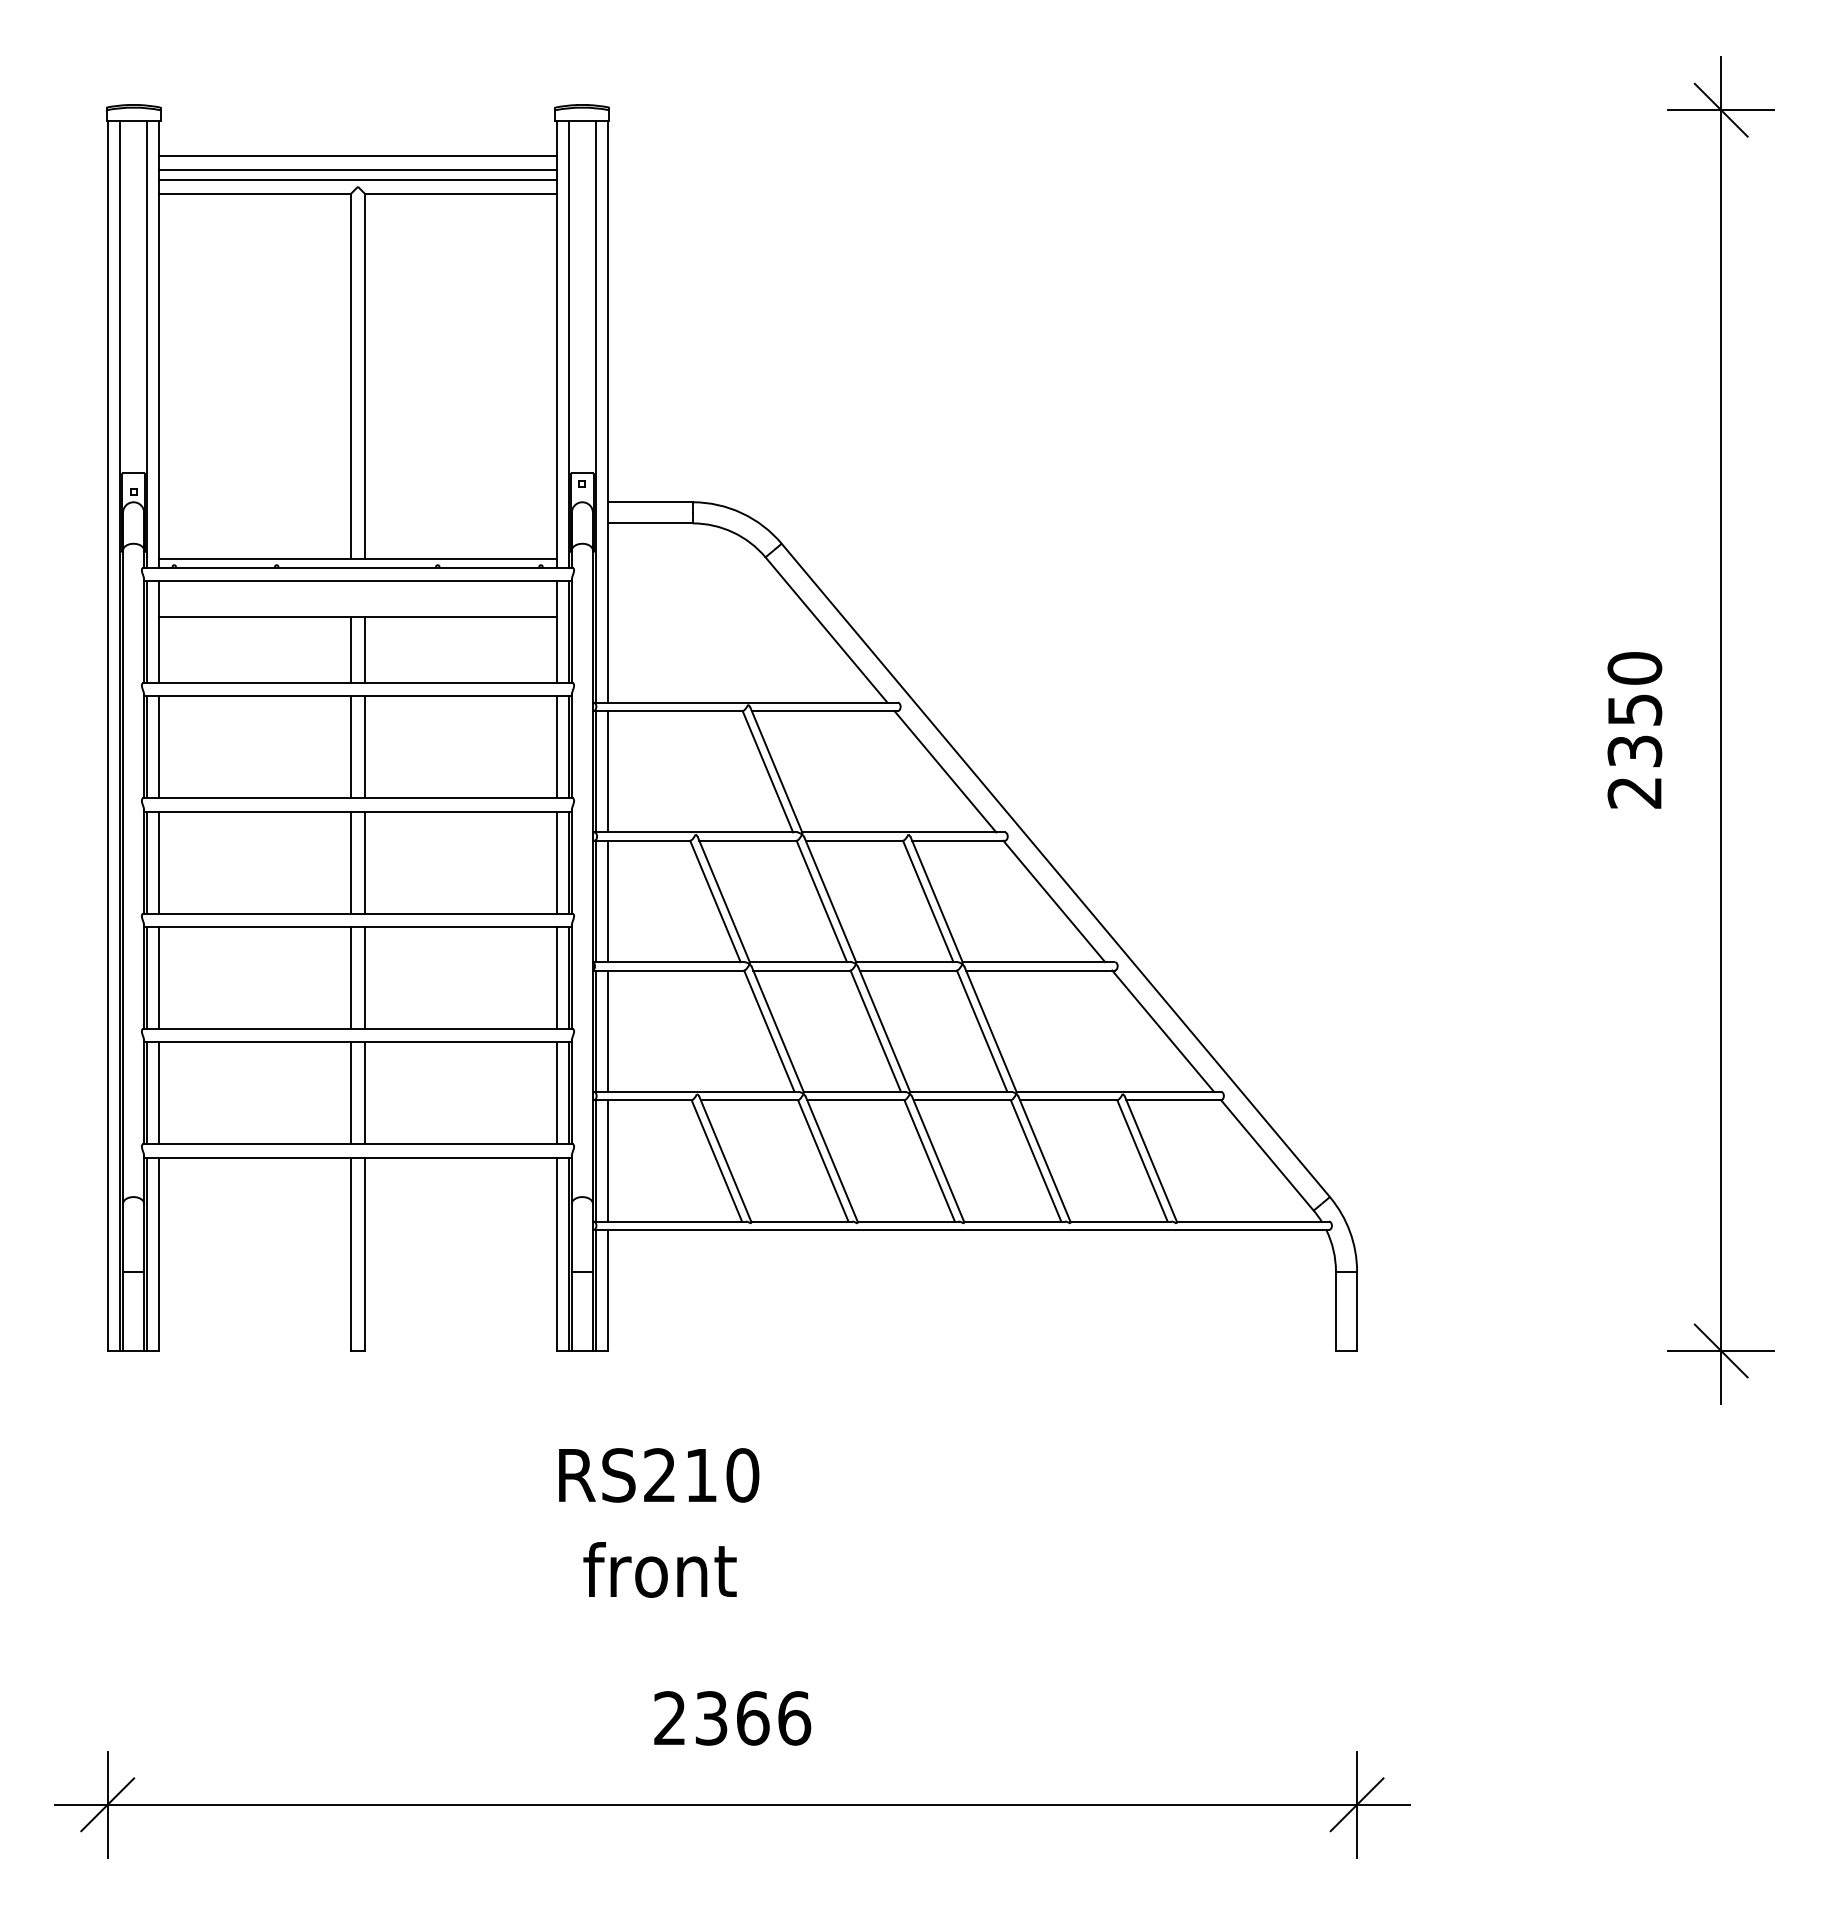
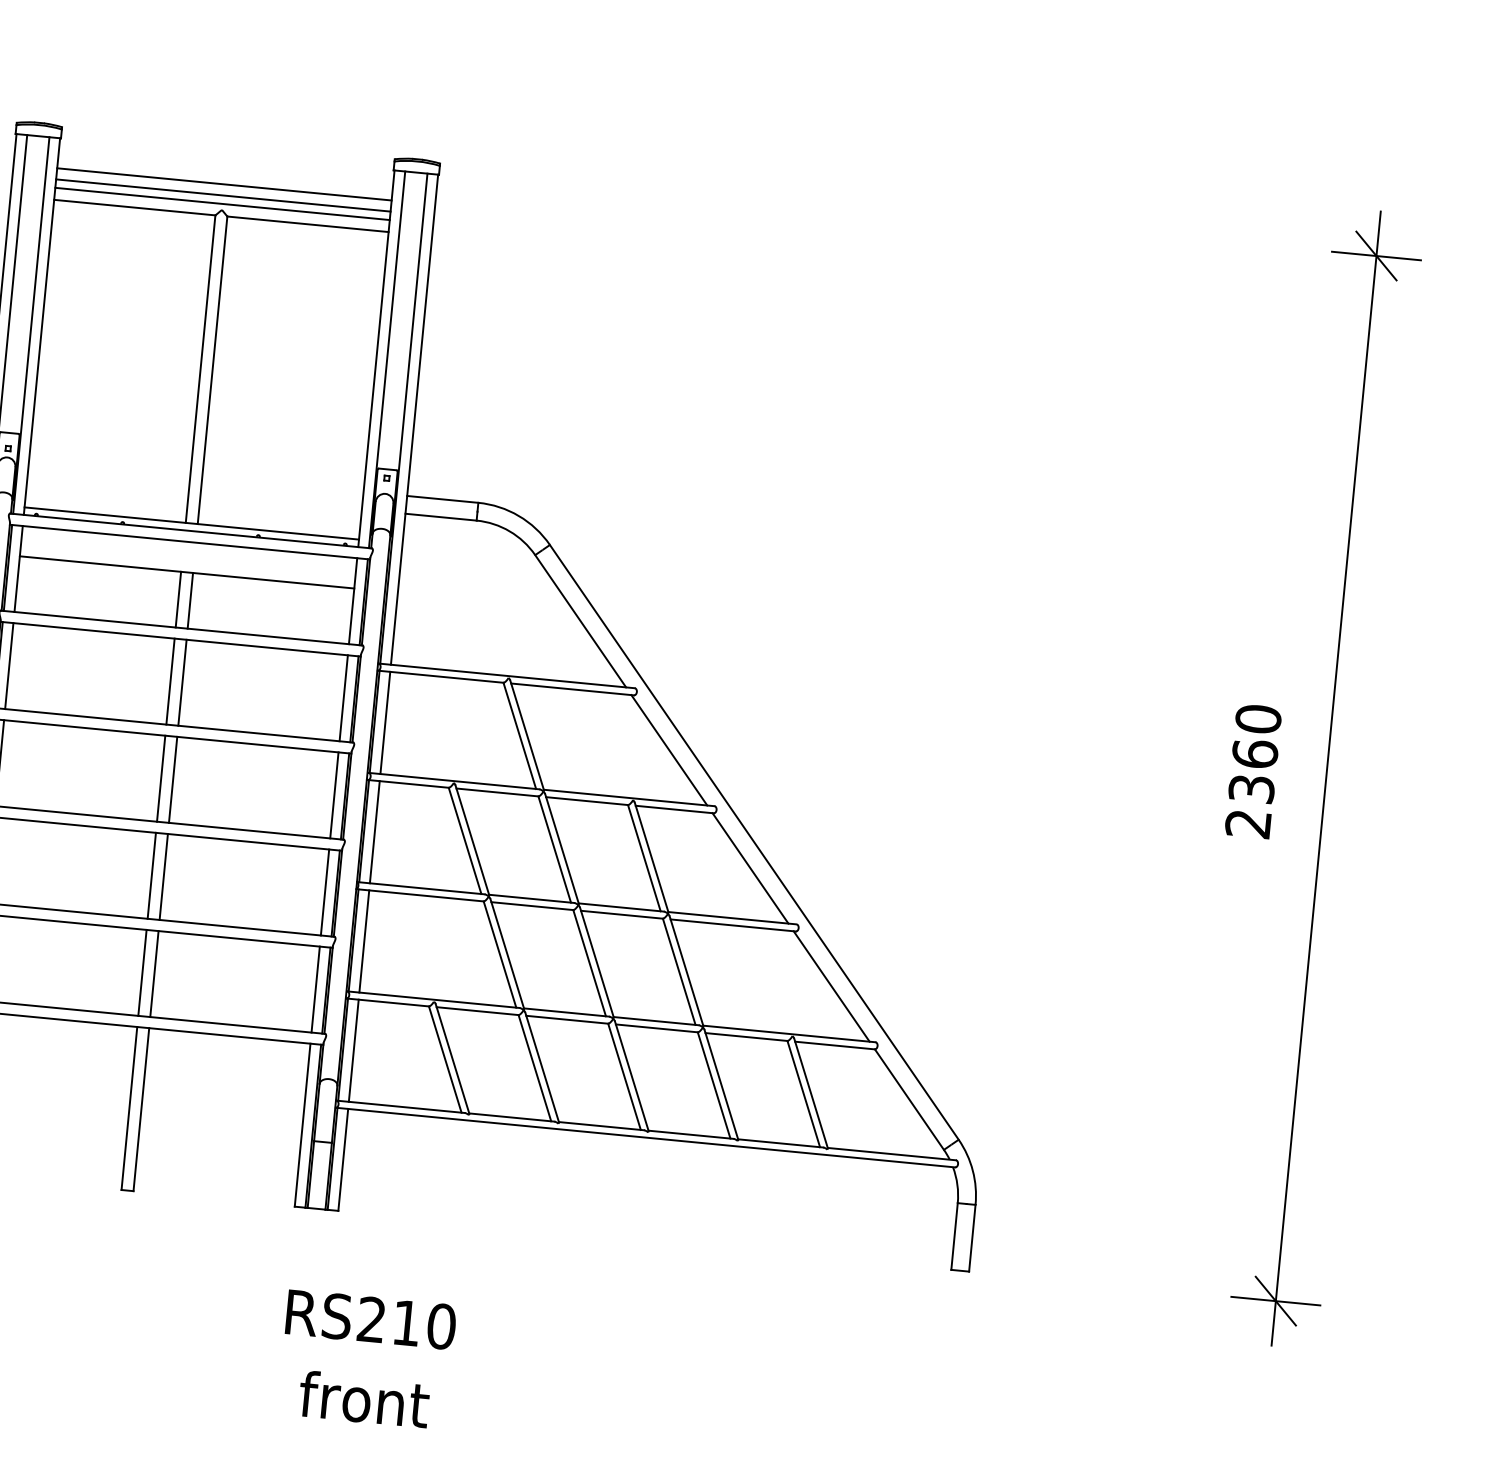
text: (1634, 709) -> (1254, 753), 2350 -> 2360

